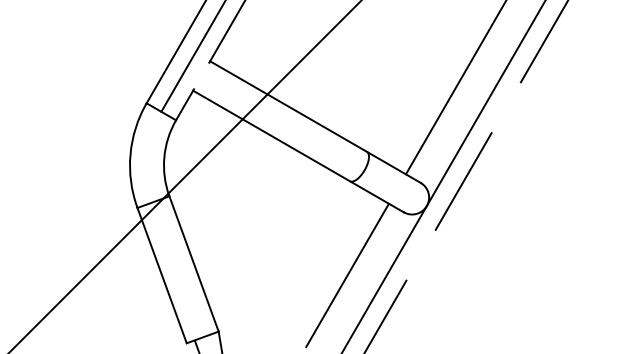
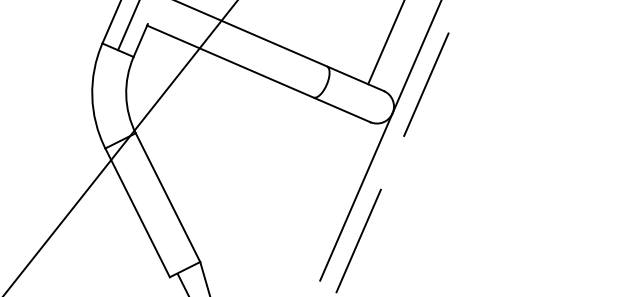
line: (347, 275) -> (321, 191), removed

